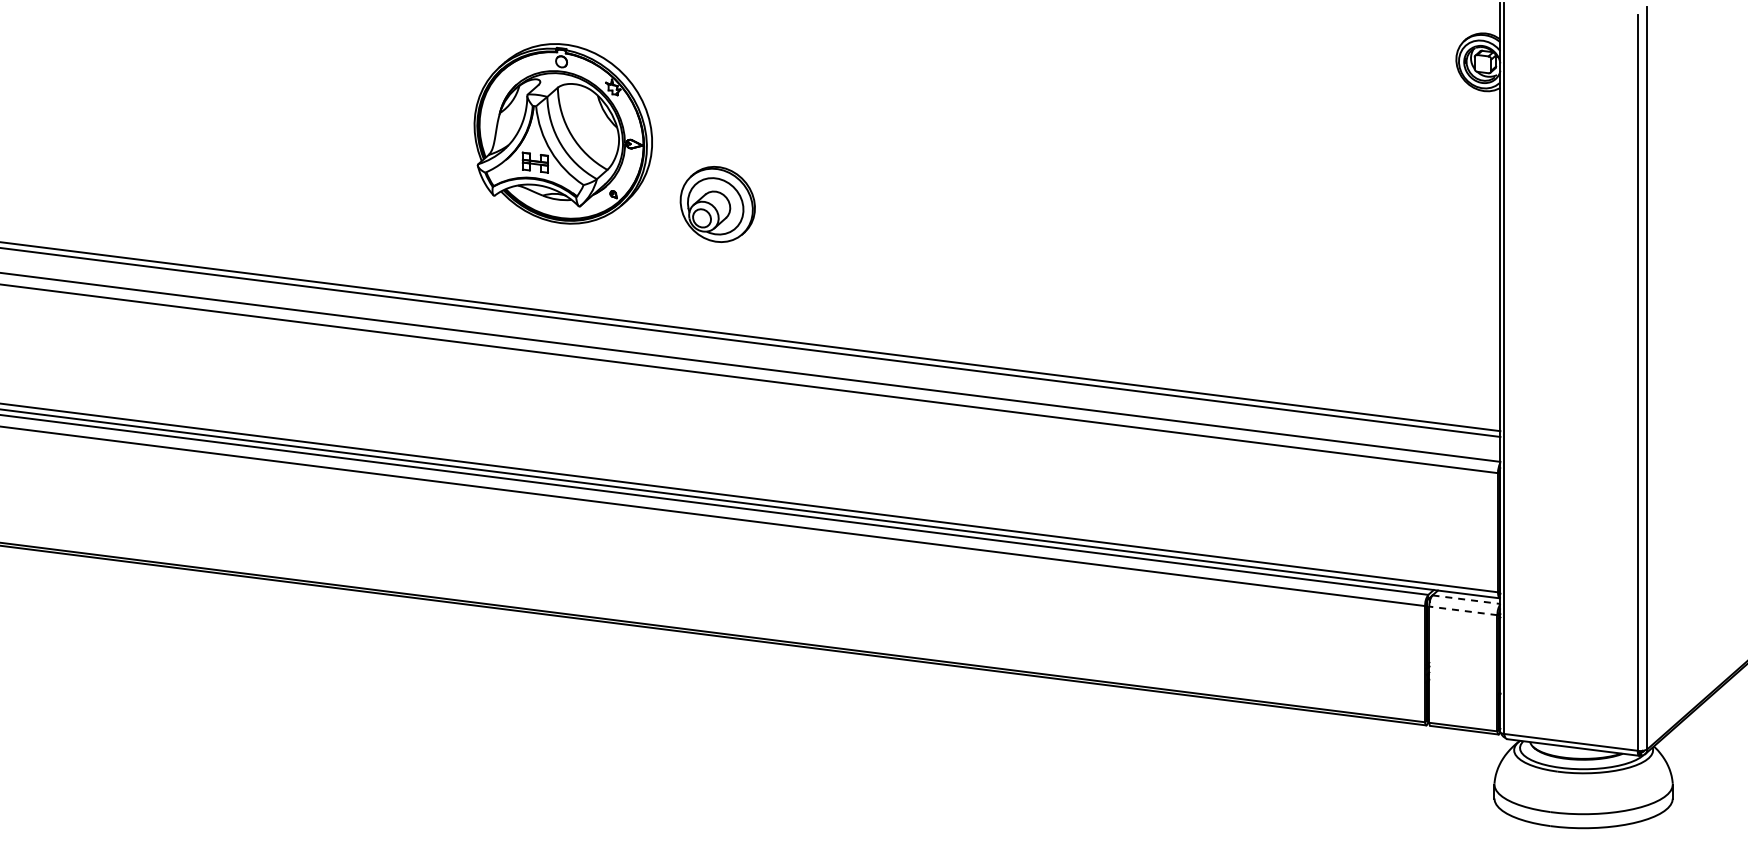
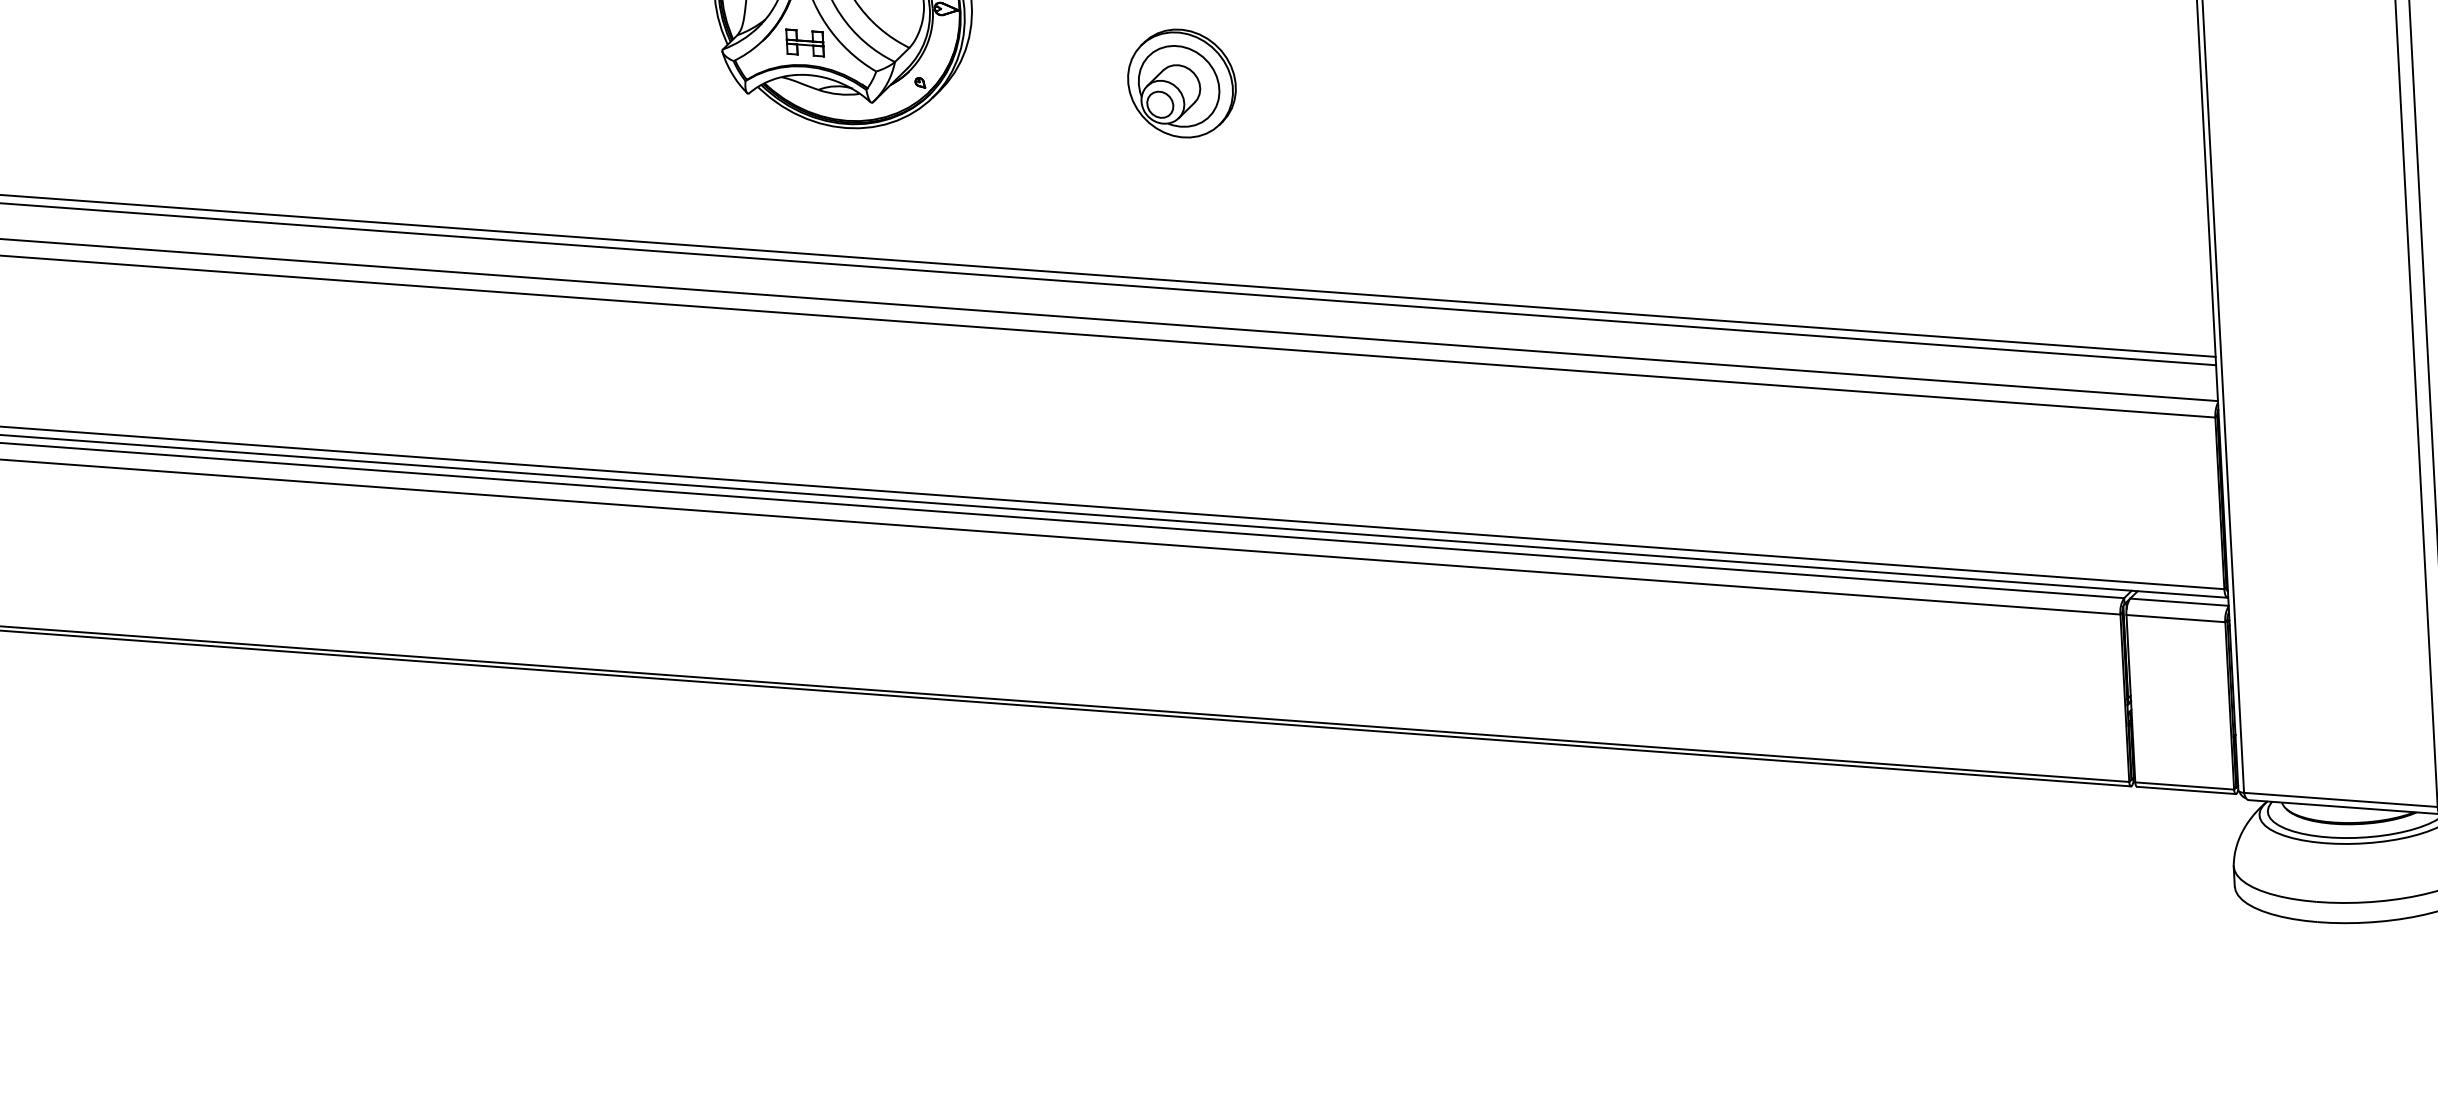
part: (717, 204) -> (1181, 83), moved
line: (1466, 599) -> (2179, 601), dashed -> solid
line: (1462, 610) -> (2174, 618), dashed -> solid

